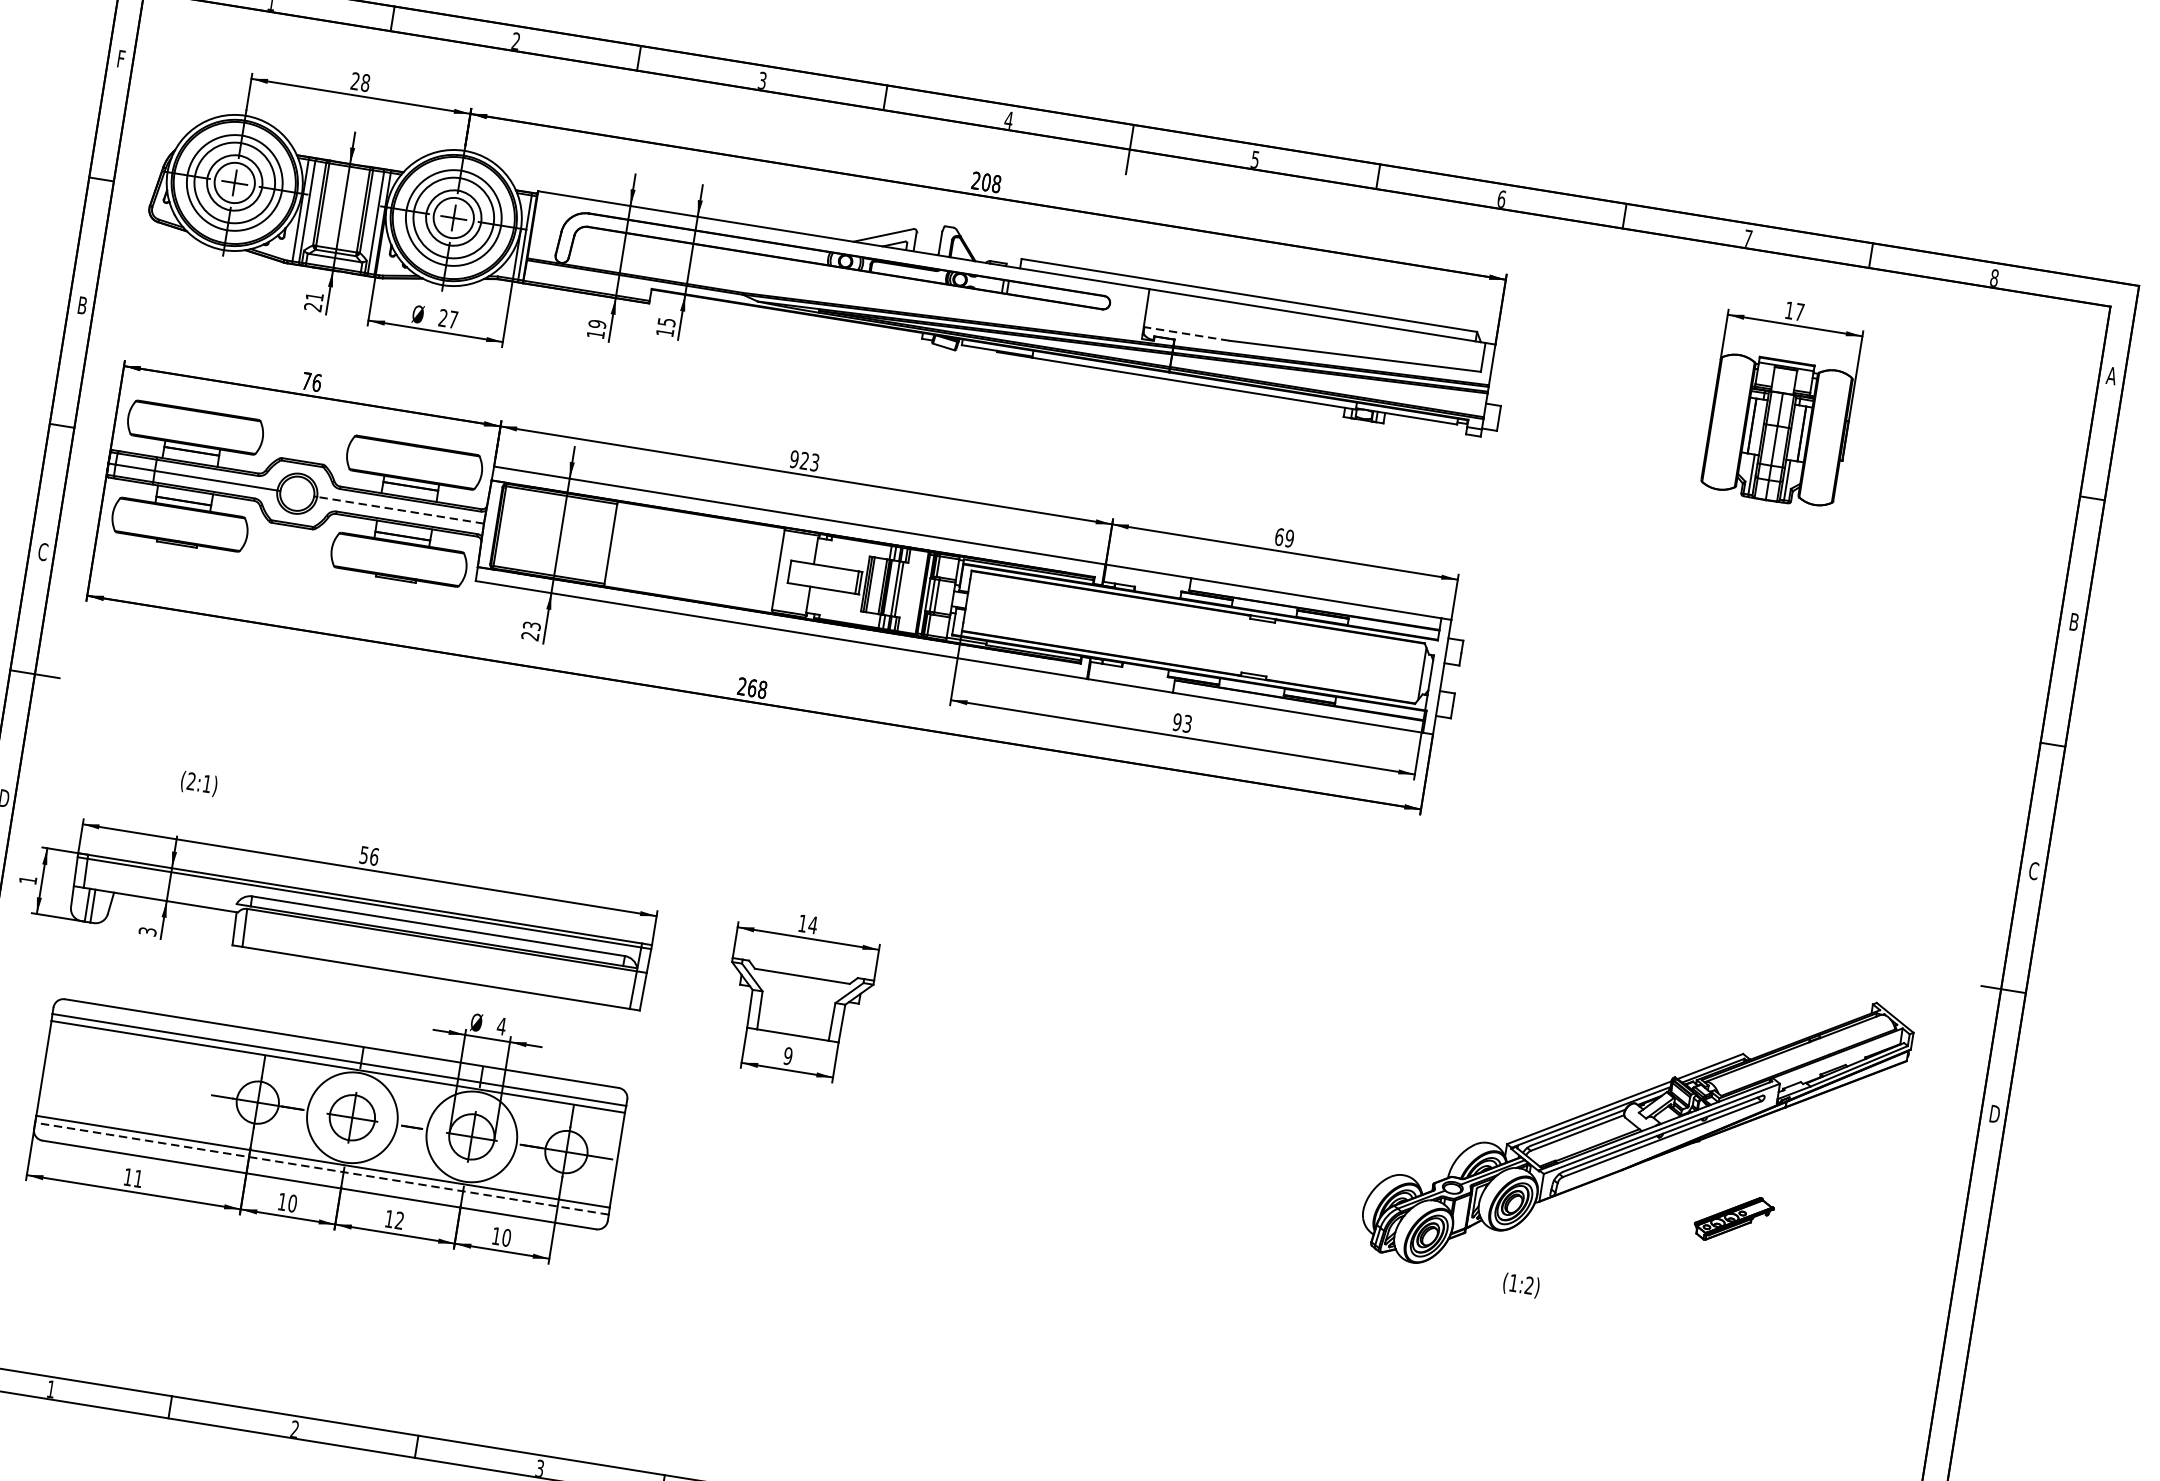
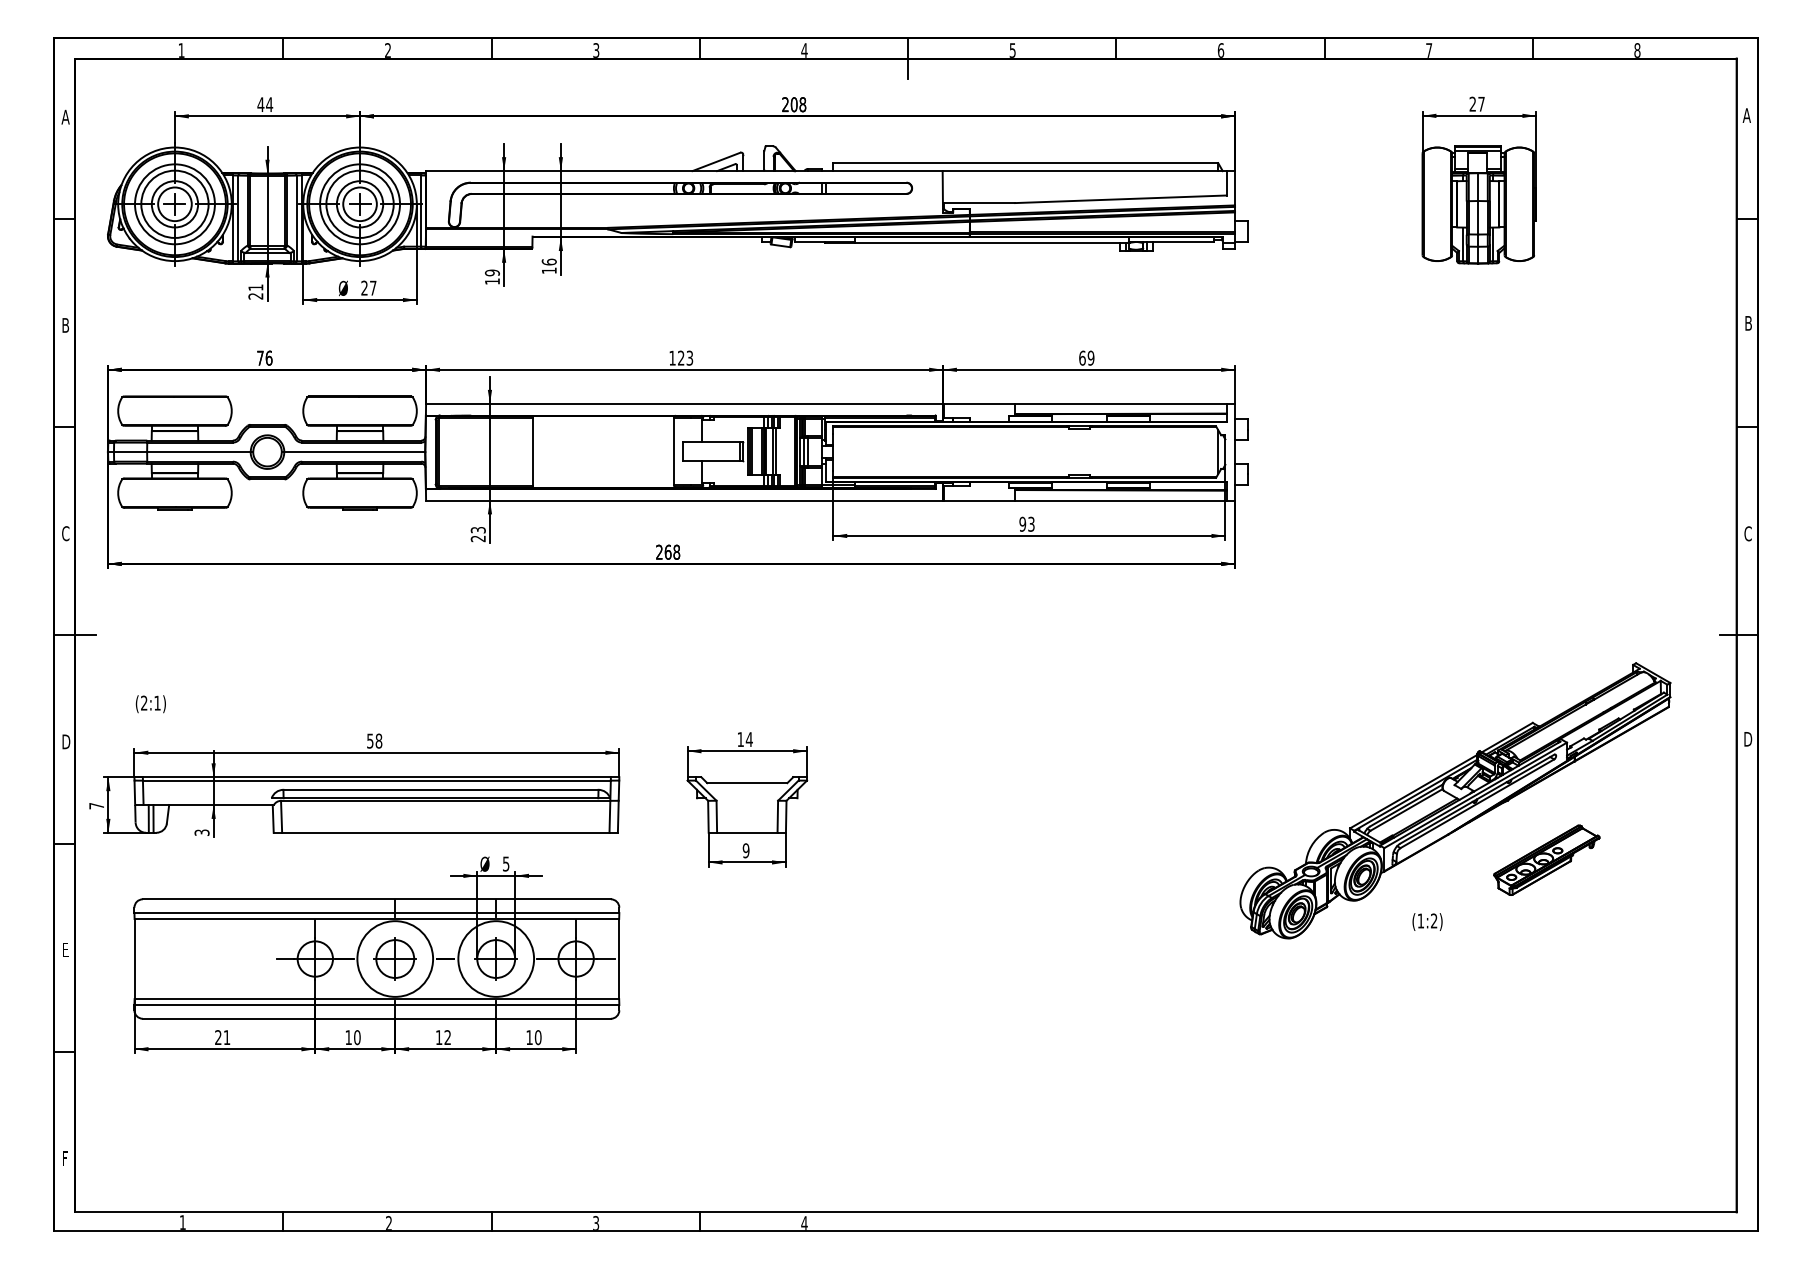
text: (121, 58) -> (65, 116), F -> A
text: (360, 81) -> (265, 104), 28 -> 44
text: (1789, 309) -> (1472, 103), 17 -> 27
text: (665, 321) -> (548, 261), 15 -> 16
line: (1186, 334) -> (979, 203), dashed -> solid
text: (794, 458) -> (672, 357), 923 -> 123
line: (400, 510) -> (354, 452), dashed -> solid
text: (198, 784) -> (150, 704), moved
text: (373, 855) -> (378, 740), 56 -> 58
text: (27, 880) -> (96, 806), 1 -> 7
text: (500, 1025) -> (505, 863), 4 -> 5
line: (321, 1169) -> (376, 1005), dashed -> solid
text: (128, 1177) -> (218, 1037), 11 -> 21
part: (1733, 1218) -> (1546, 859), size x1.67
text: (1521, 1284) -> (1427, 921), moved

